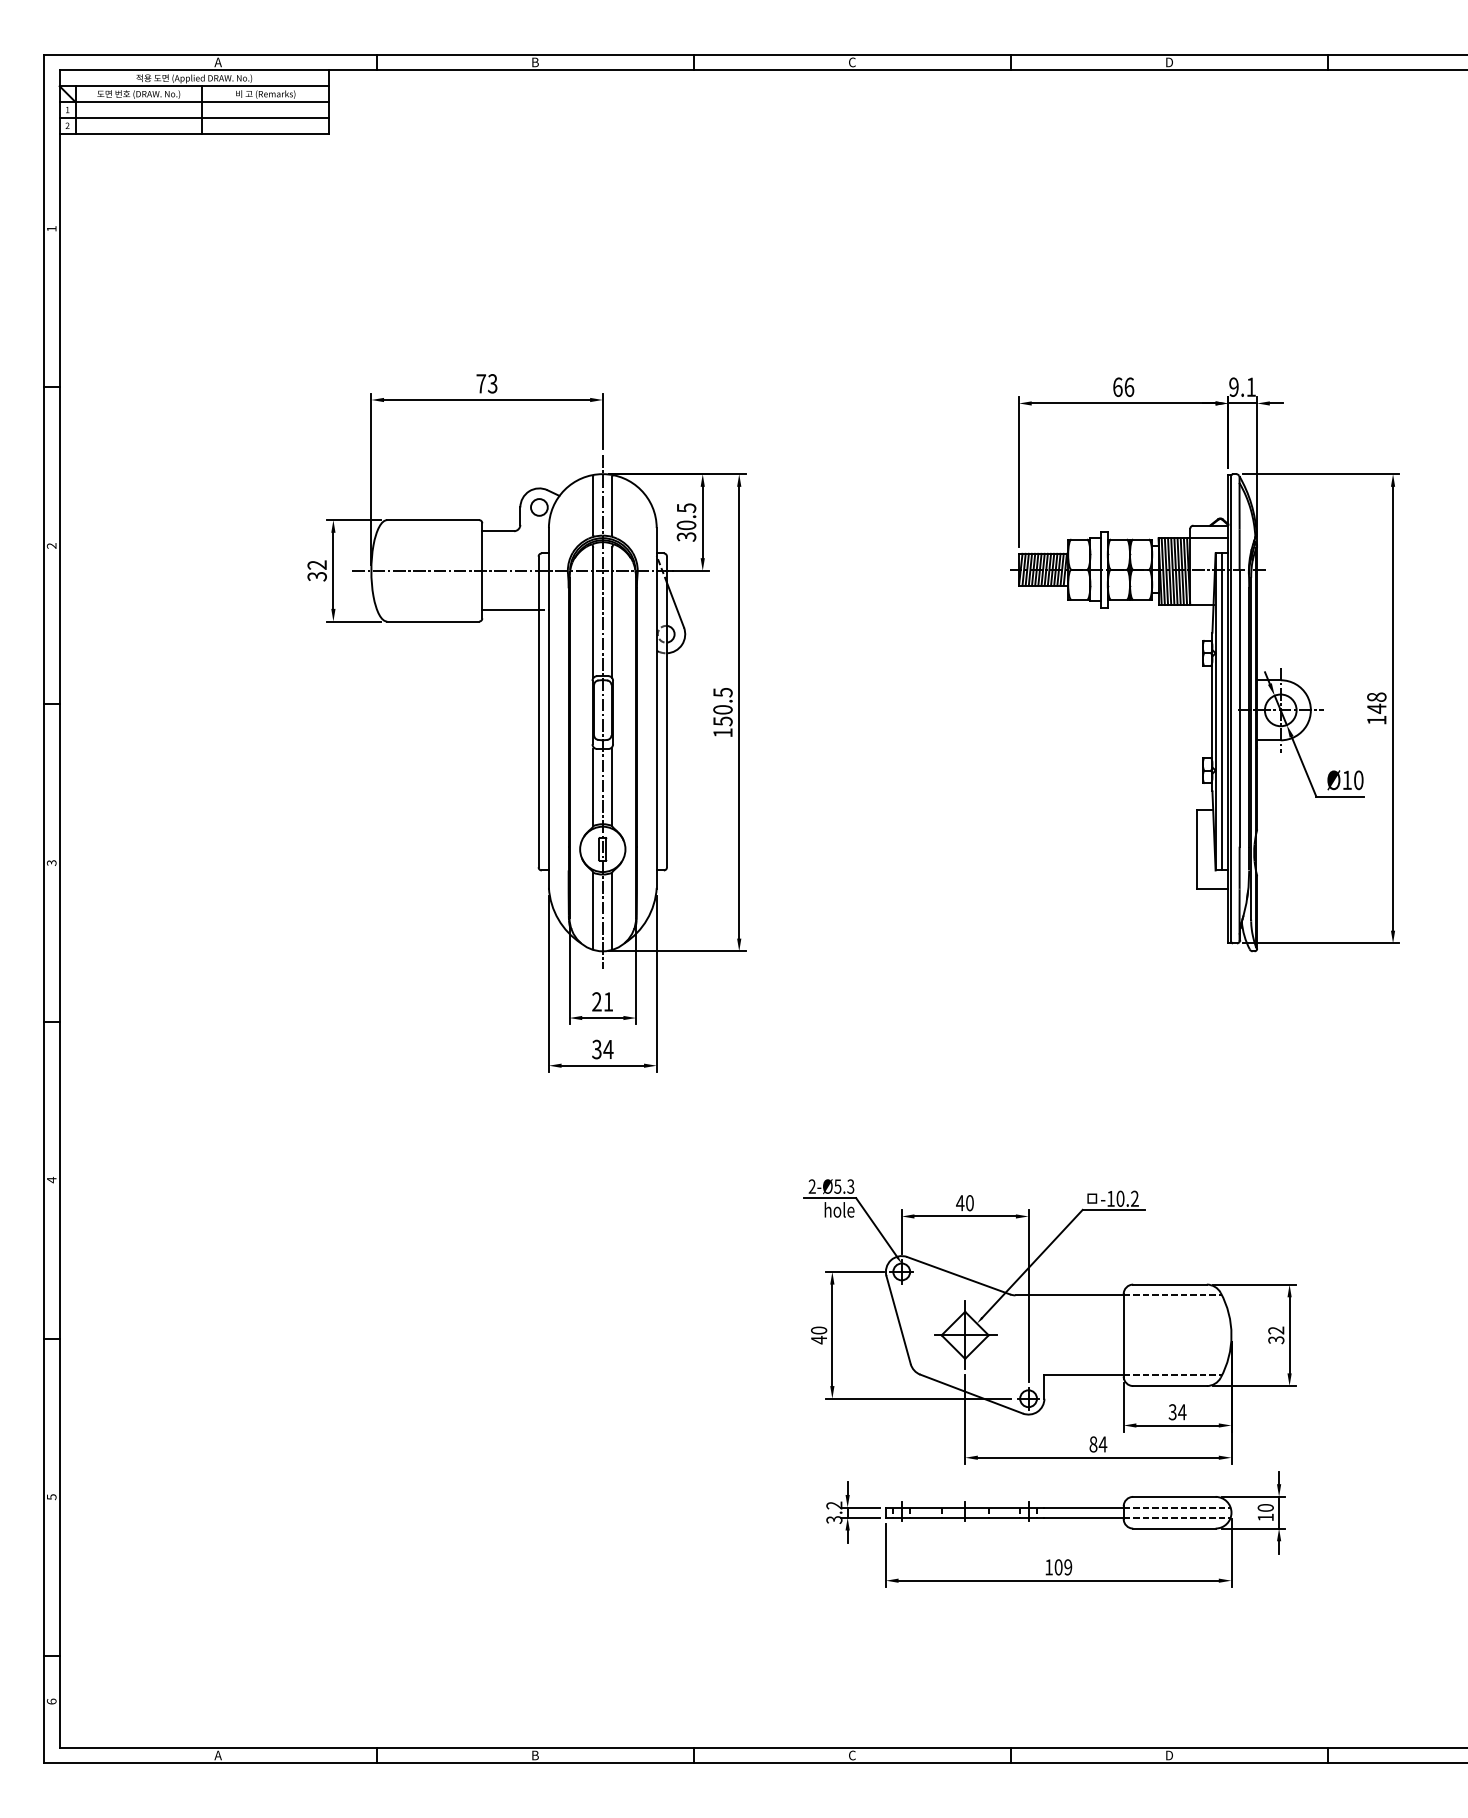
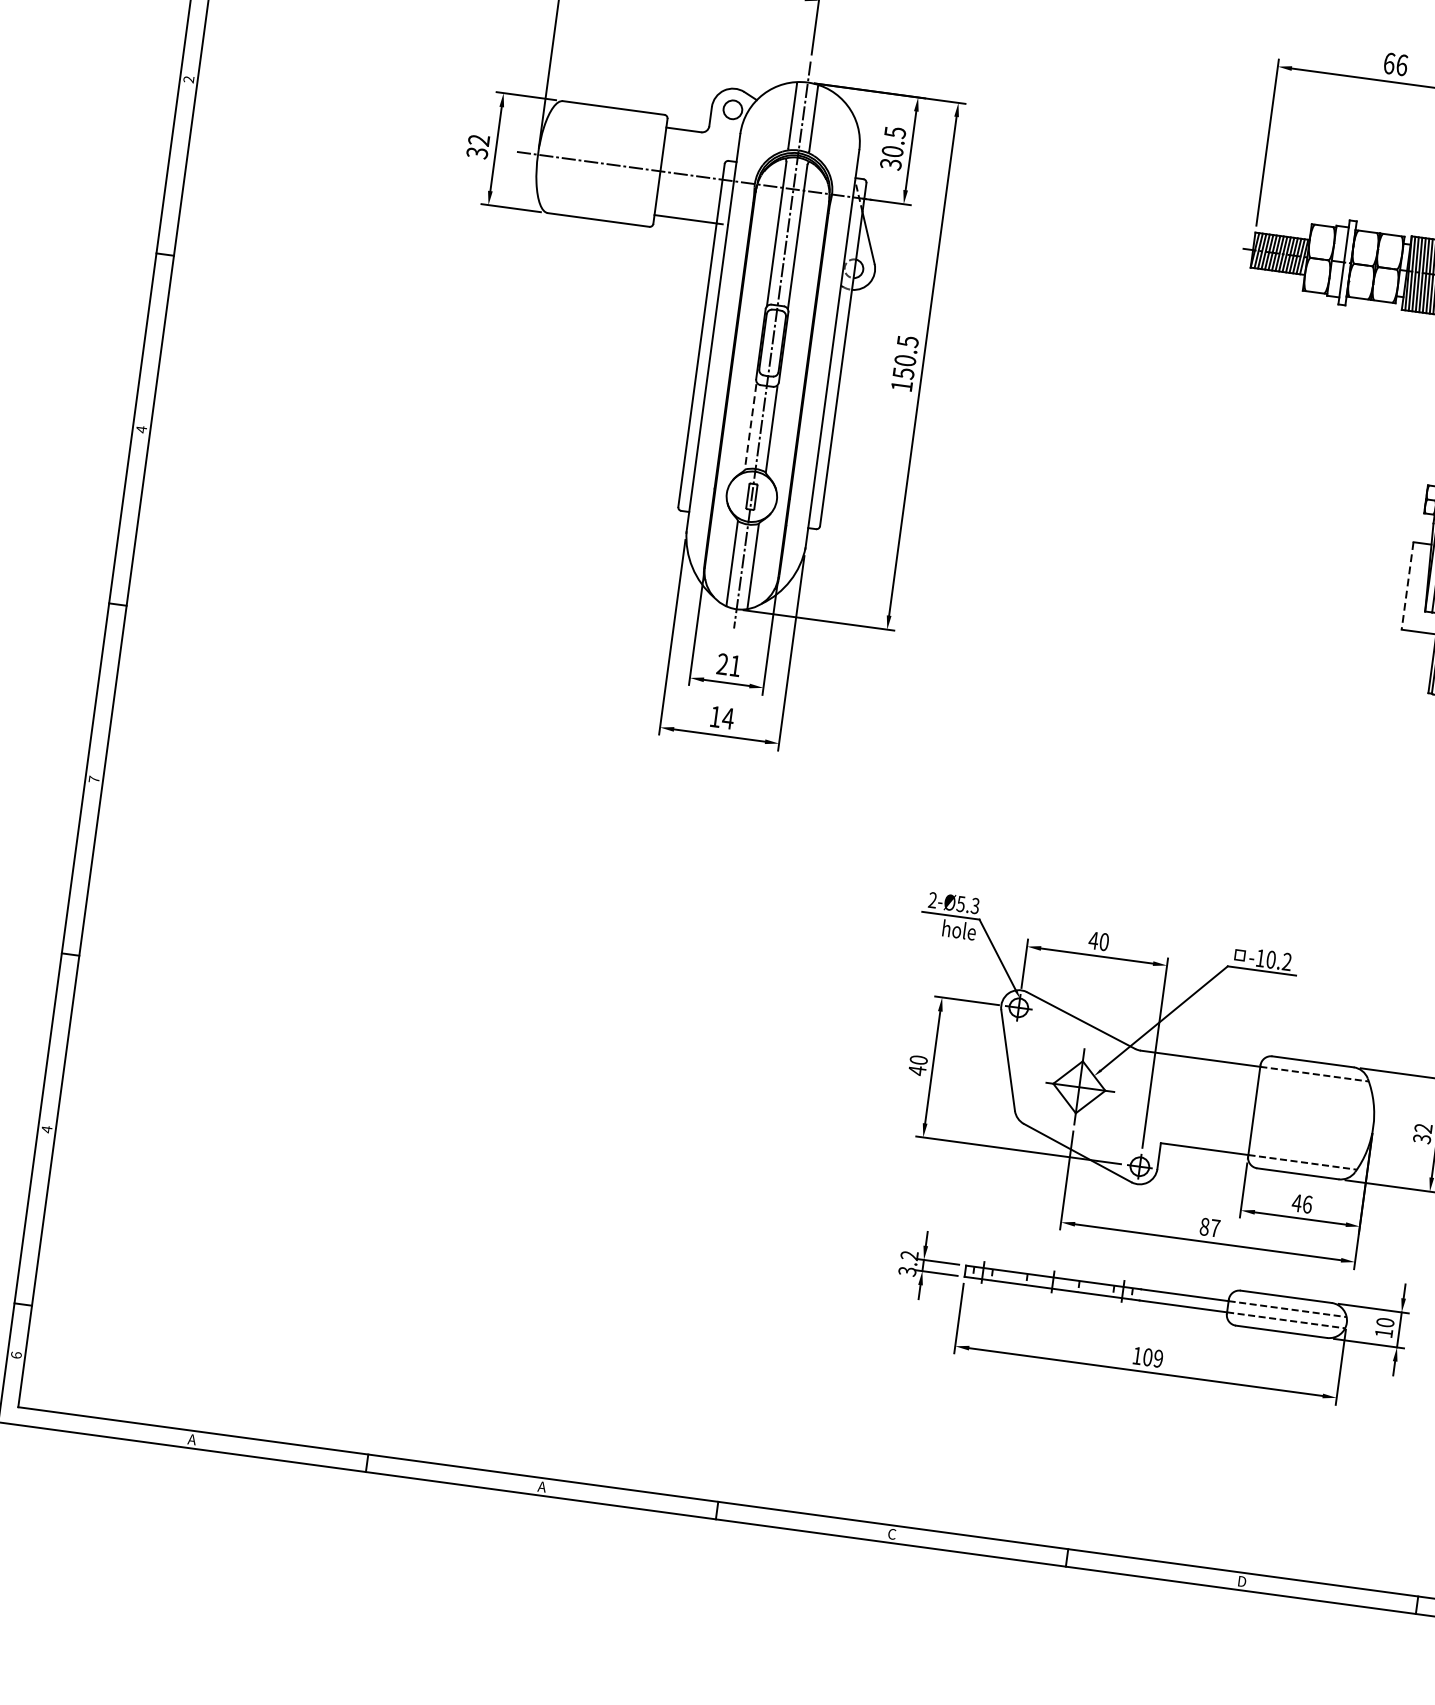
line: (593, 787) -> (750, 427), solid -> dashed
line: (1196, 849) -> (1407, 585), solid -> dashed
text: (51, 862) -> (141, 428), 3 -> 4
text: (596, 1049) -> (715, 716), 34 -> 14
text: (51, 1179) -> (94, 778), 4 -> 7
text: (1177, 1412) -> (1302, 1204), 34 -> 46
text: (1102, 1444) -> (1214, 1228), 84 -> 87
text: (51, 1497) -> (46, 1129), 5 -> 4
text: (534, 1755) -> (541, 1486), B -> A

